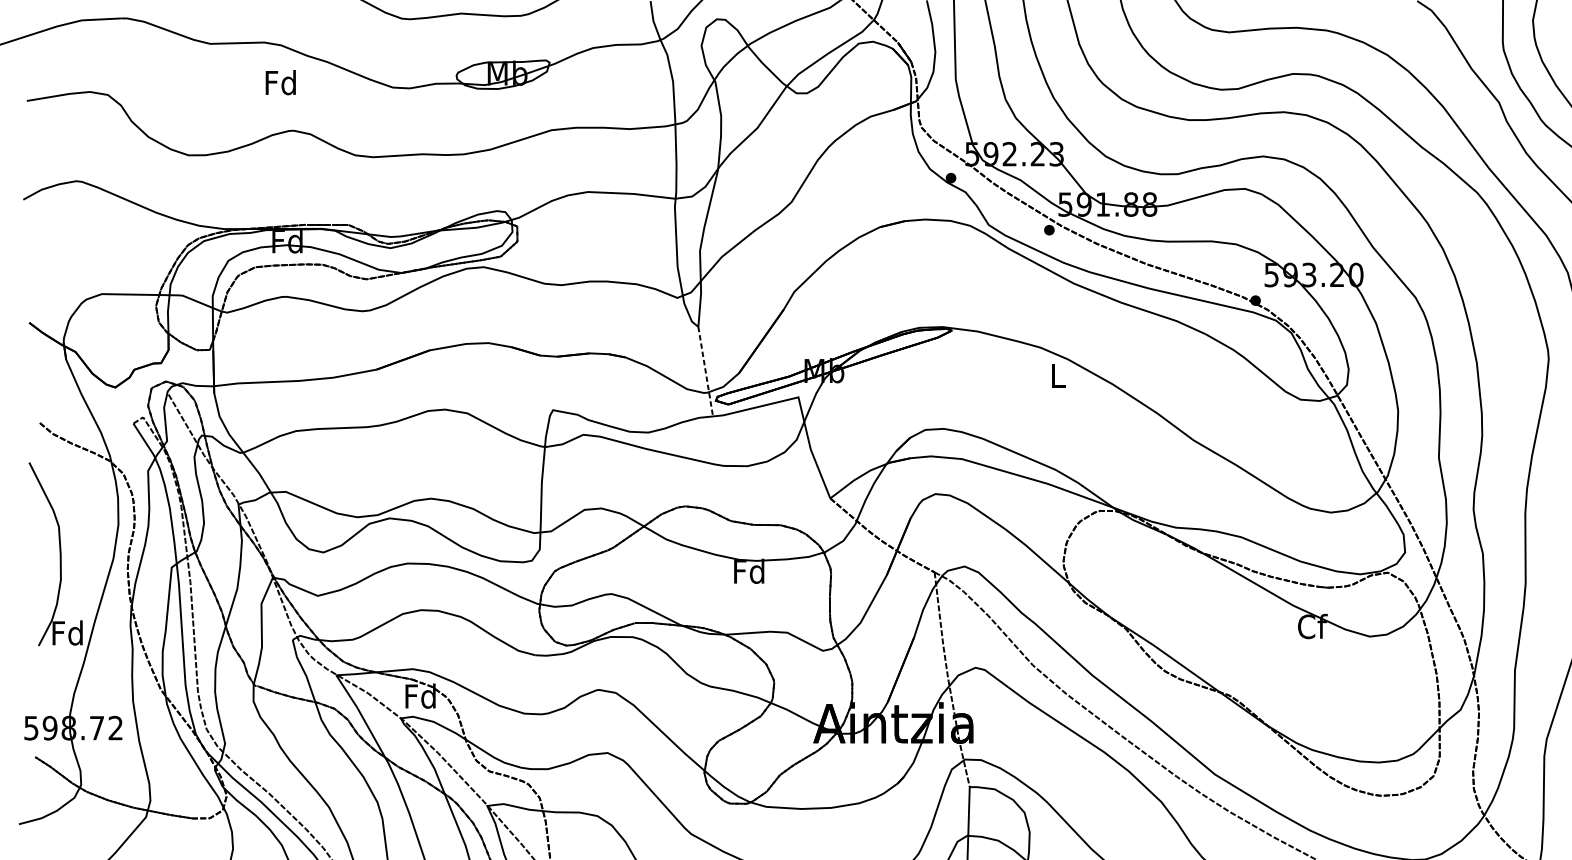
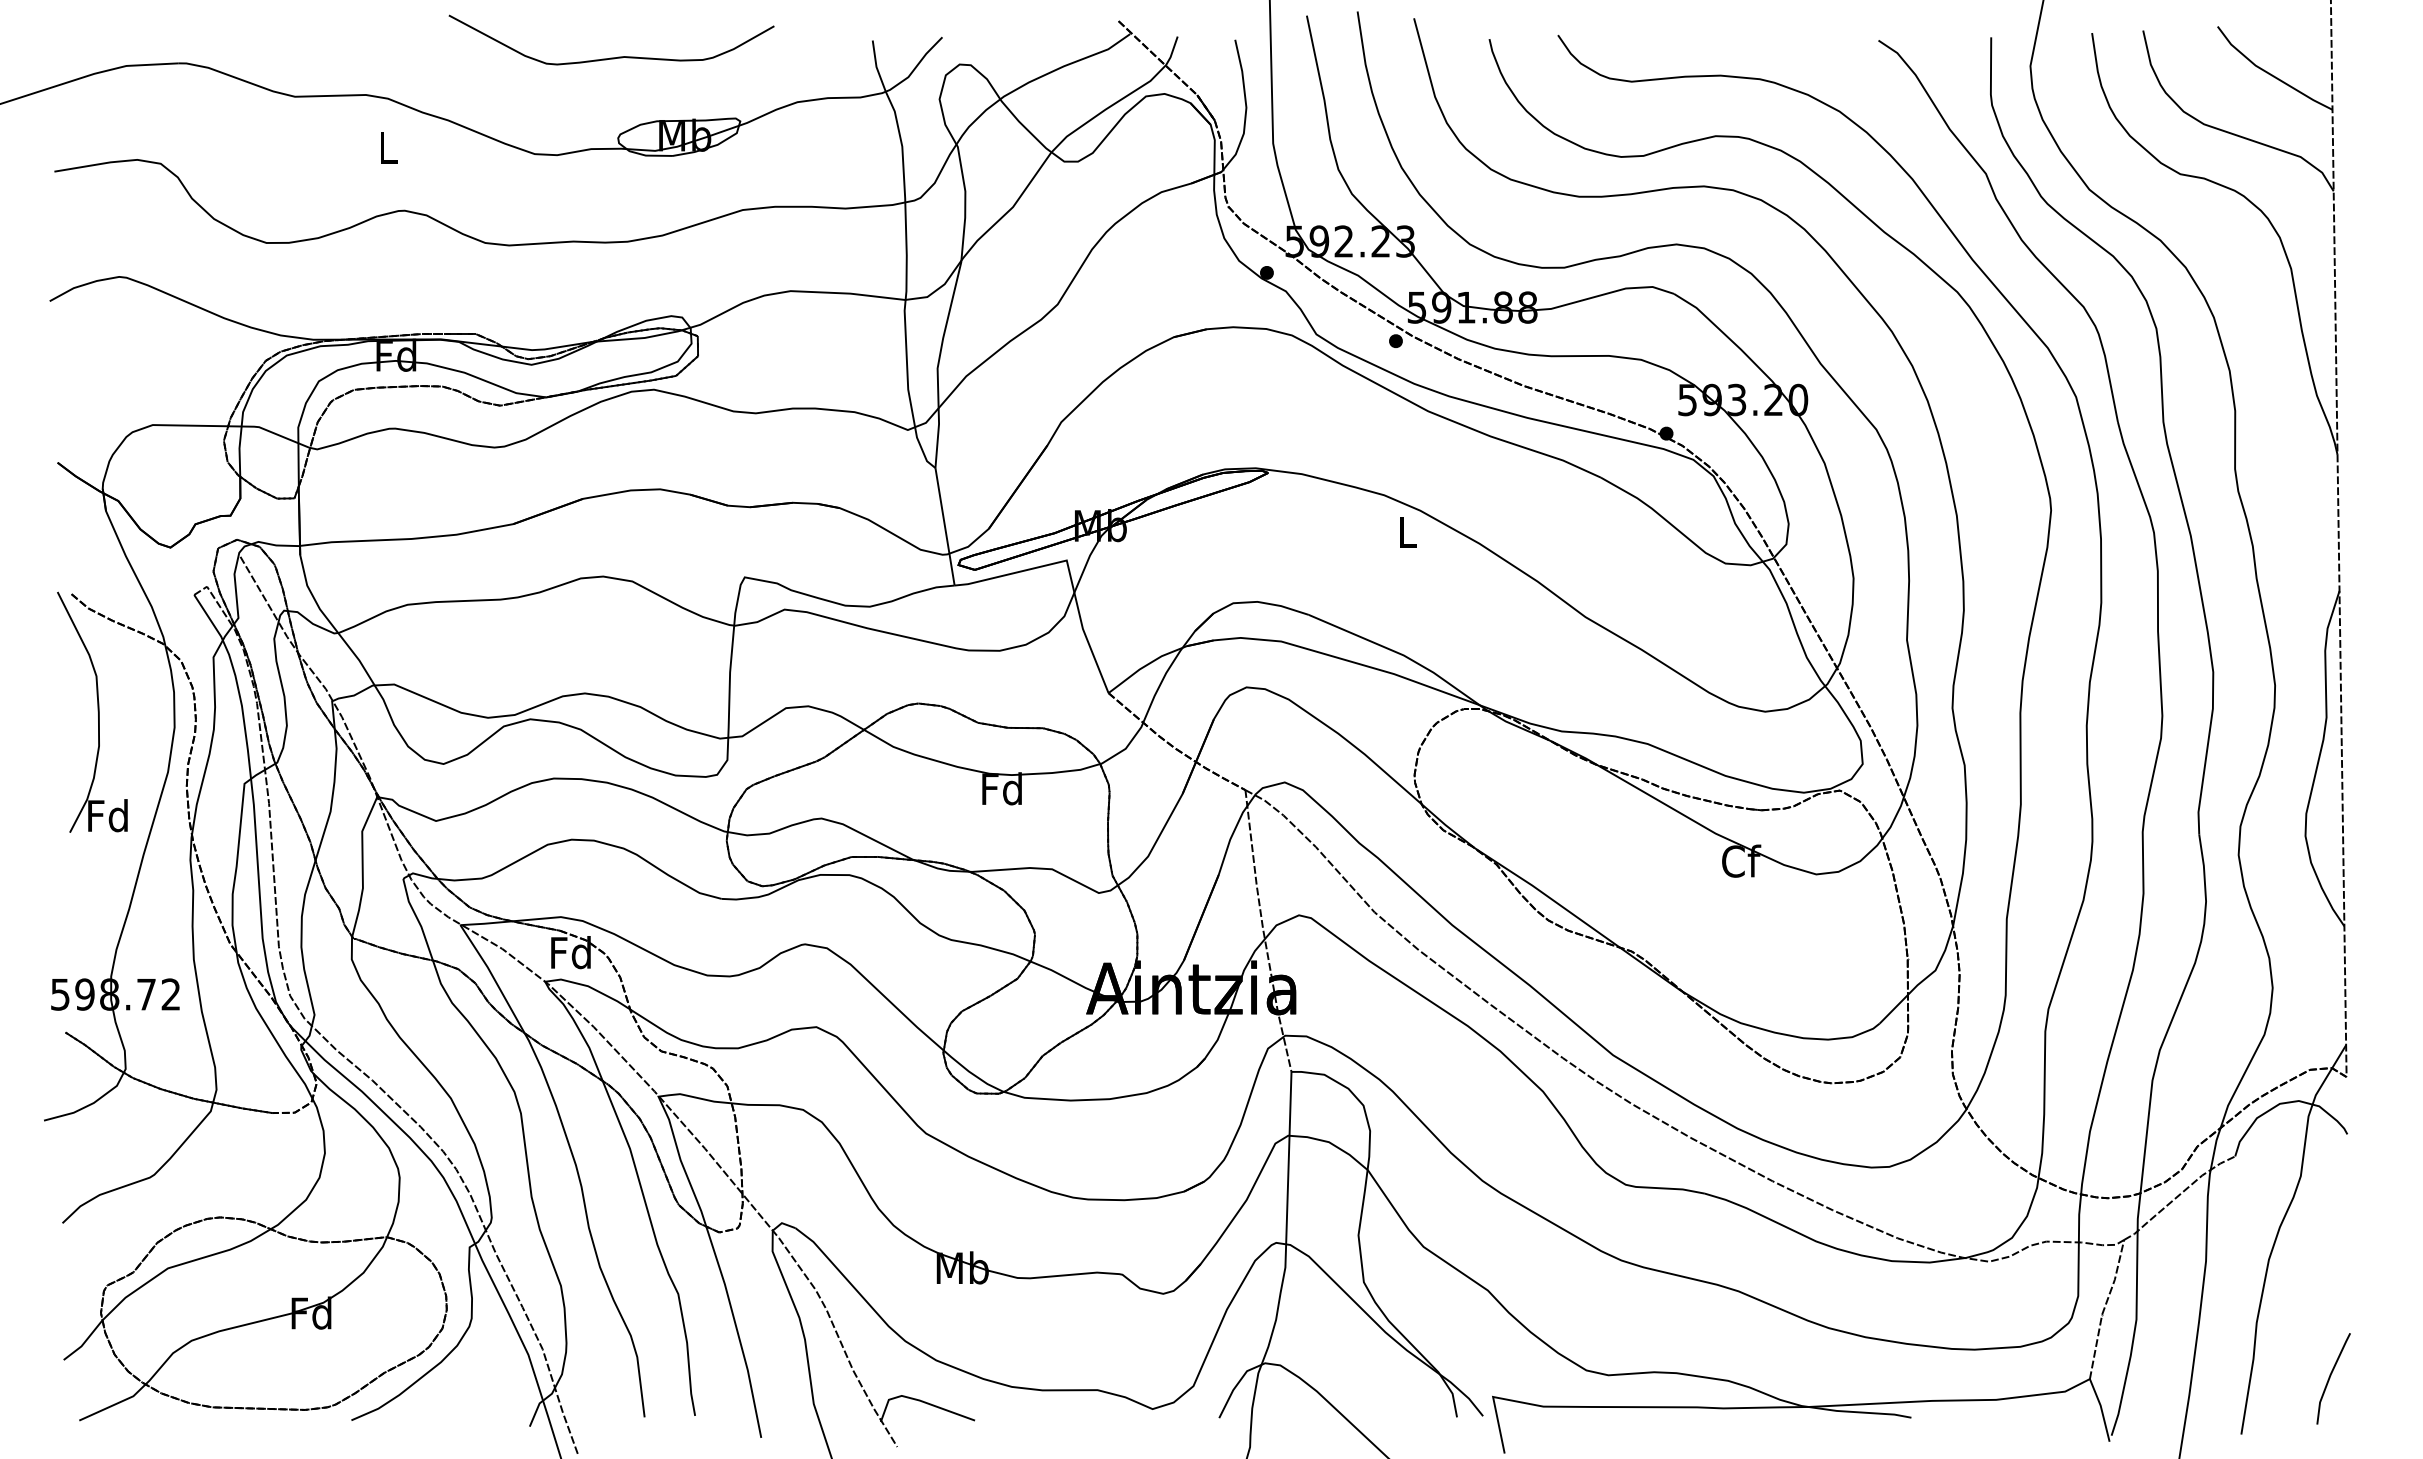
text: (280, 82) -> (387, 147), Fd -> L
line: (706, 371) -> (945, 526), dashed -> solid
part: (55, 553) -> (92, 711), moved

